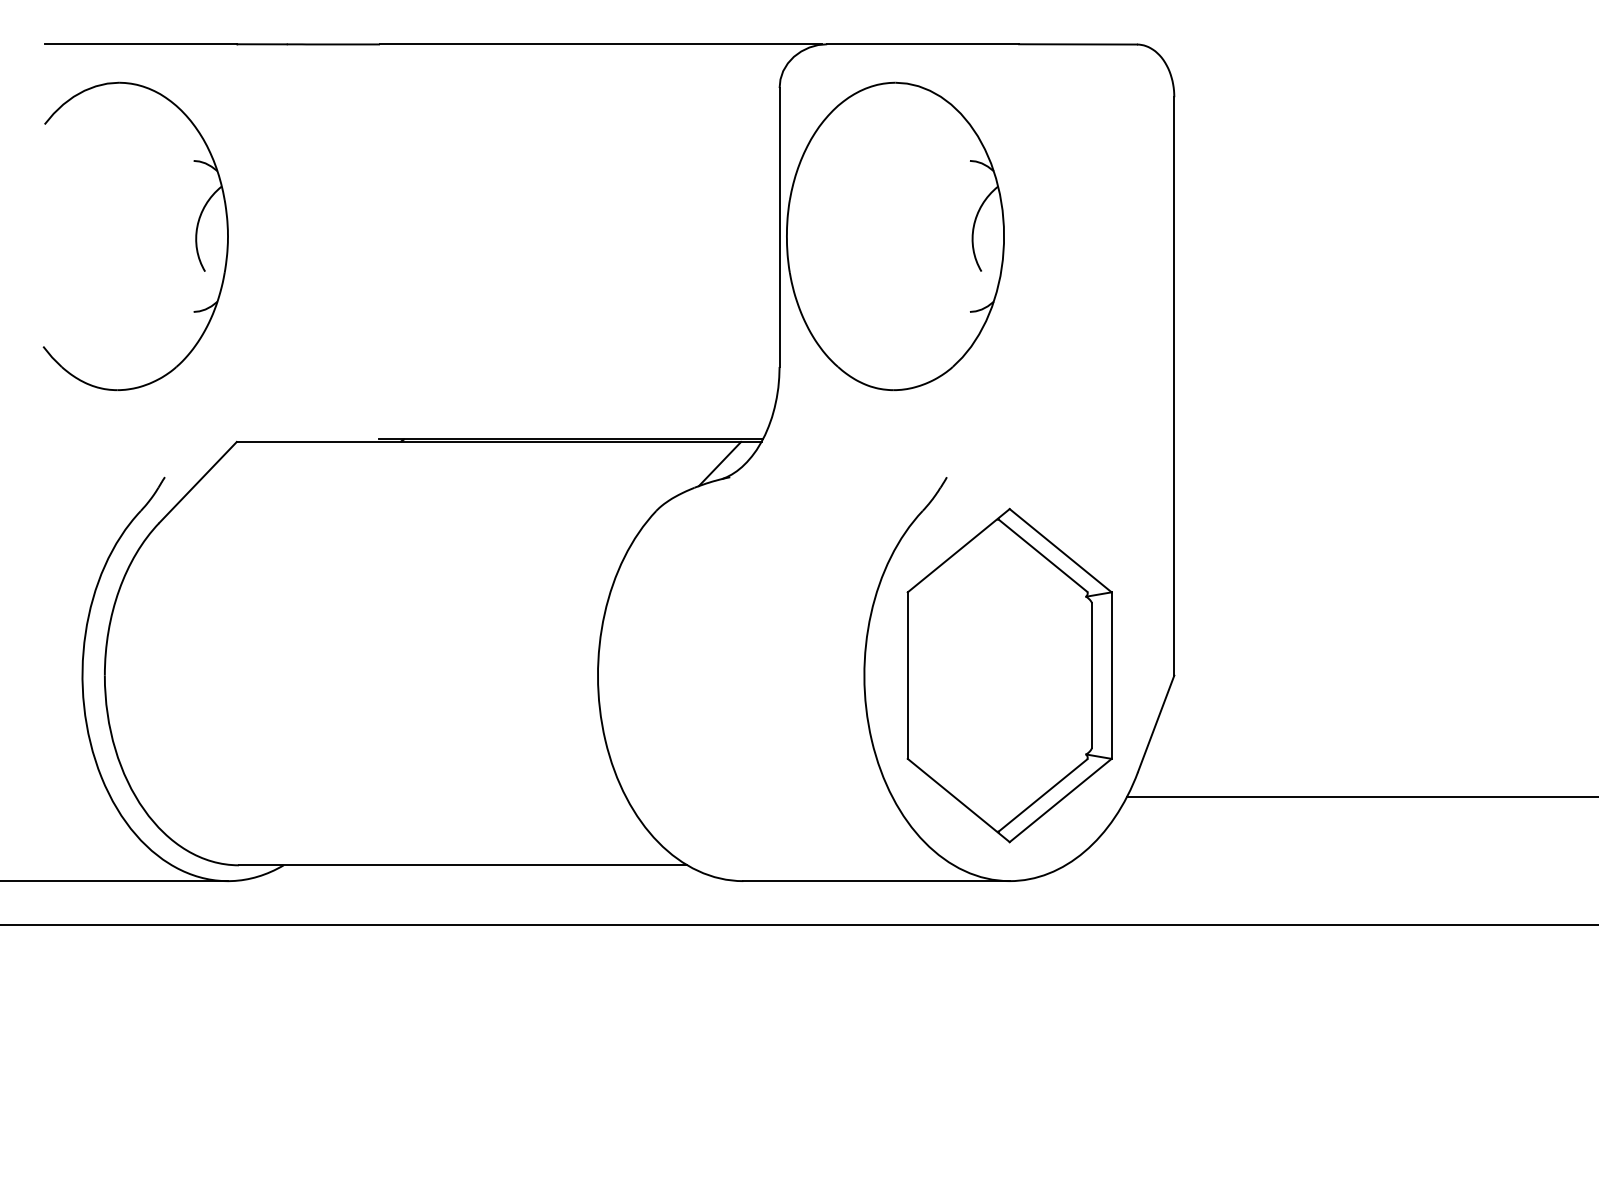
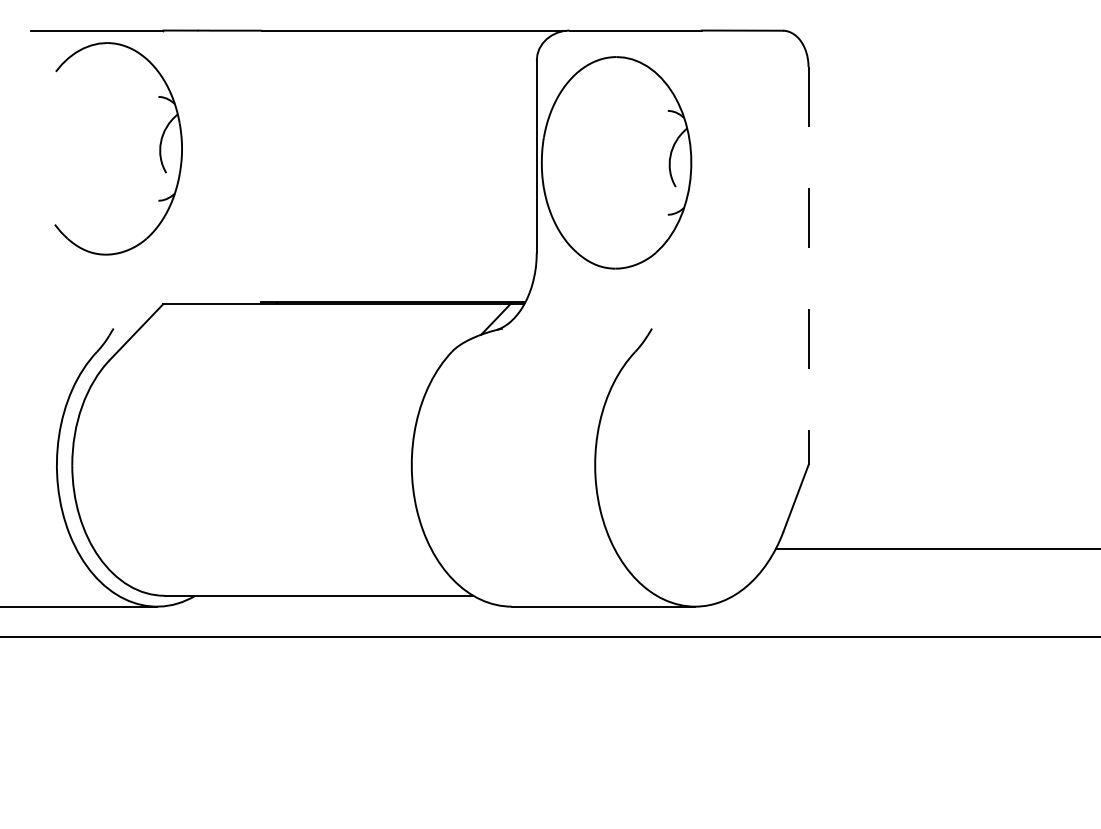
part: (195, 235) -> (159, 148), moved
line: (1174, 387) -> (808, 266), solid -> dashed
part: (1010, 674) -> (695, 464), removed

